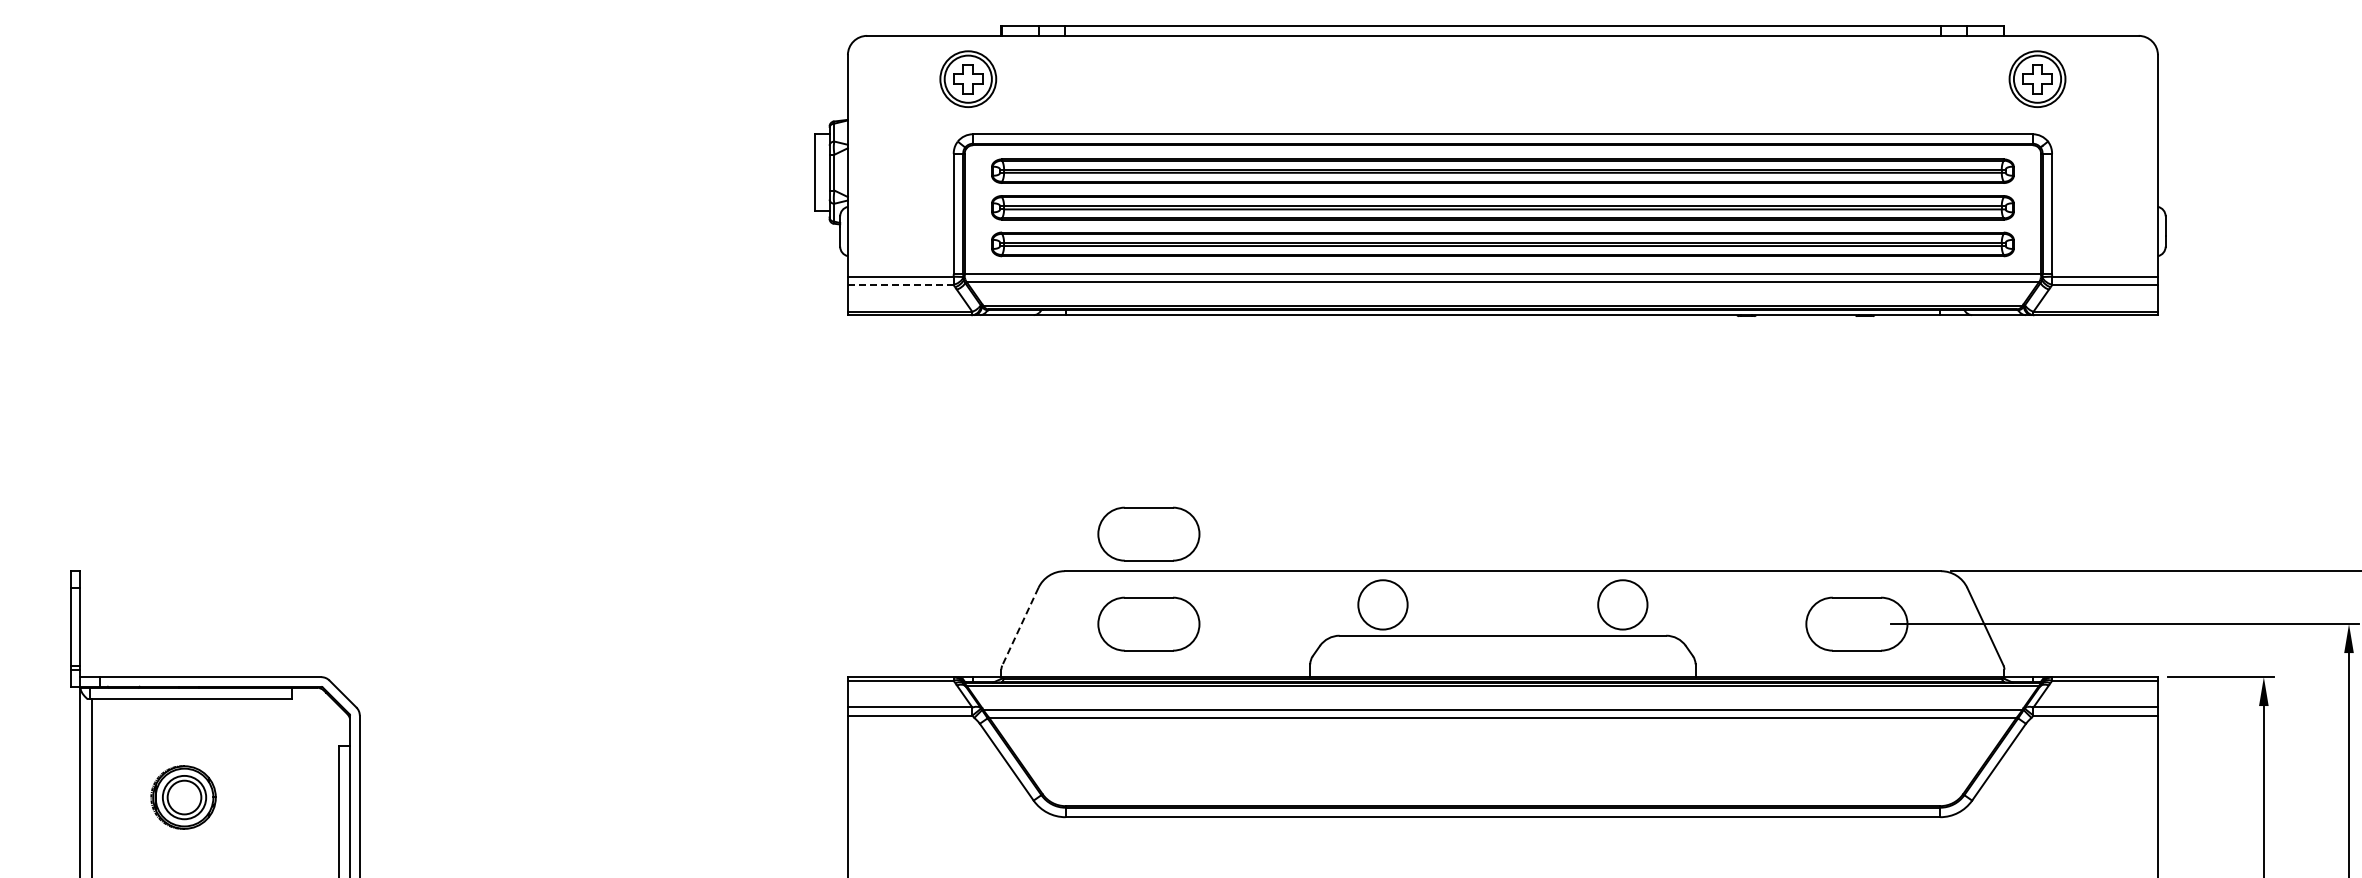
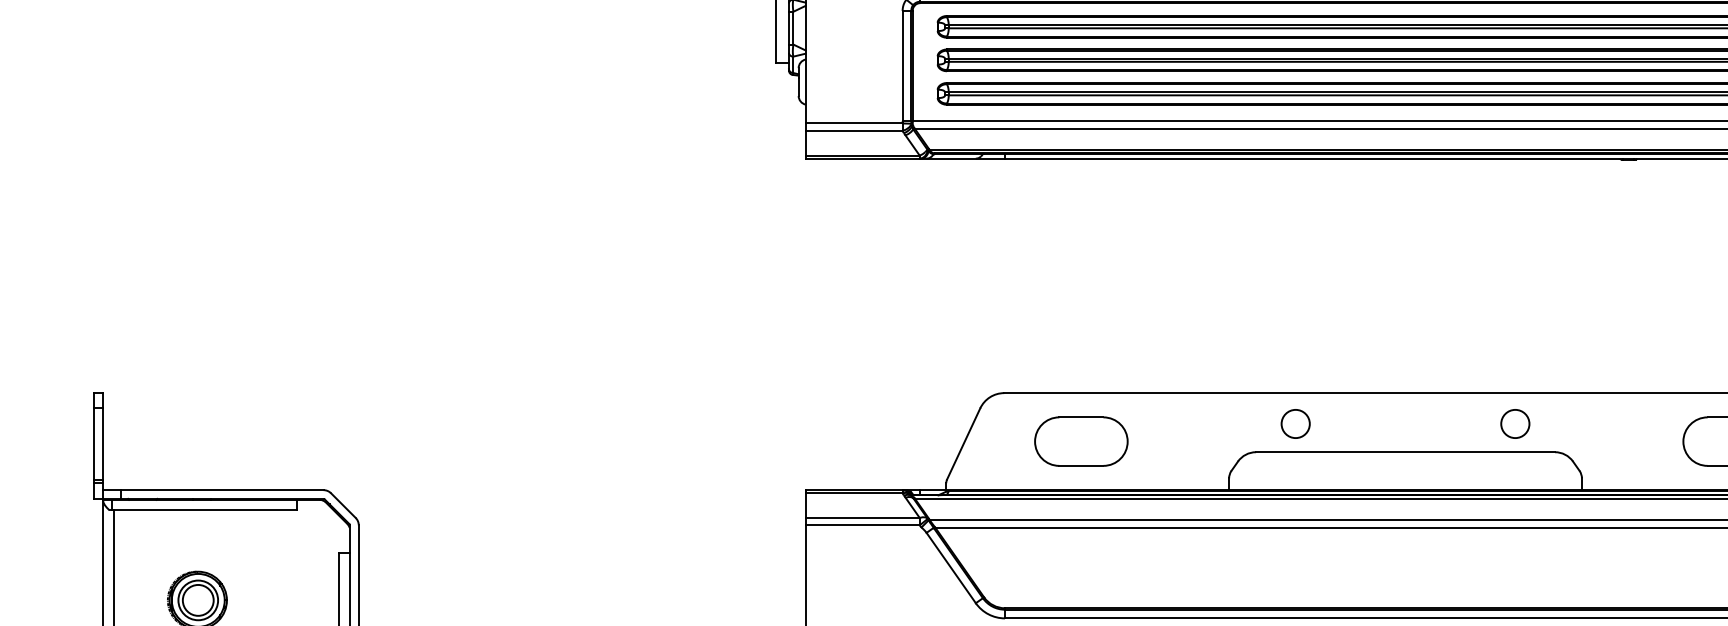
line: (900, 284) -> (853, 130), dashed -> solid
part: (1148, 533) -> (1080, 358), removed
circle: (1382, 604) -> (1295, 423), size x0.62
circle: (1622, 604) -> (1515, 423), size x0.62
line: (1020, 626) -> (963, 443), dashed -> solid

